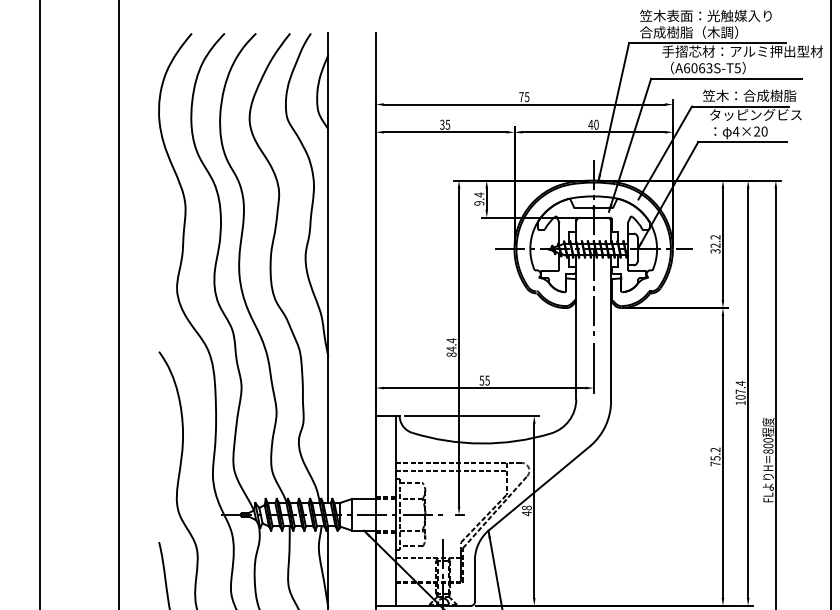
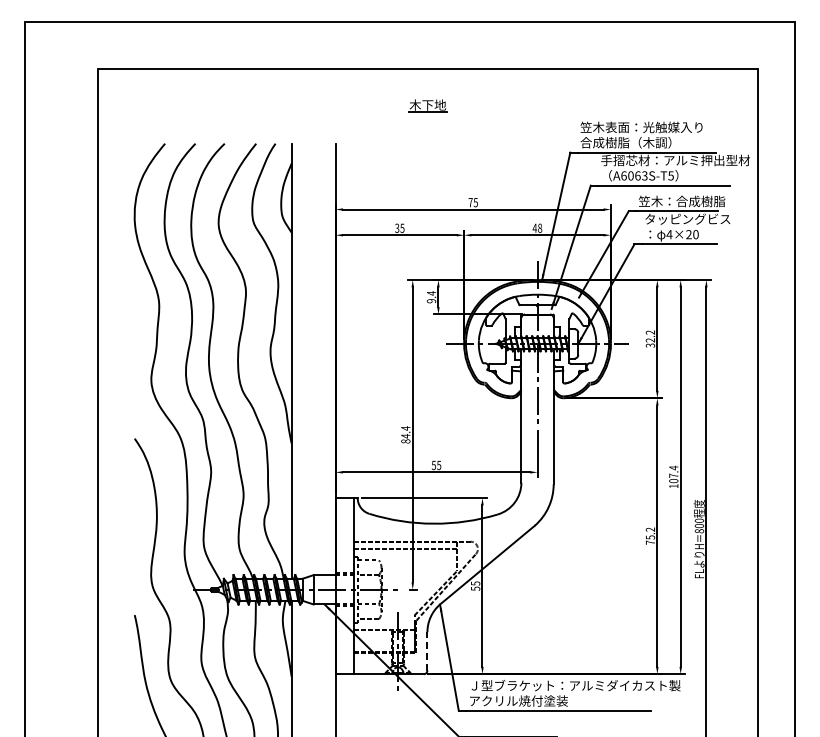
text: (596, 126) -> (540, 229), 40 -> 48
text: (526, 511) -> (475, 586), 48 -> 55
line: (474, 580) -> (427, 650), solid -> dashed

